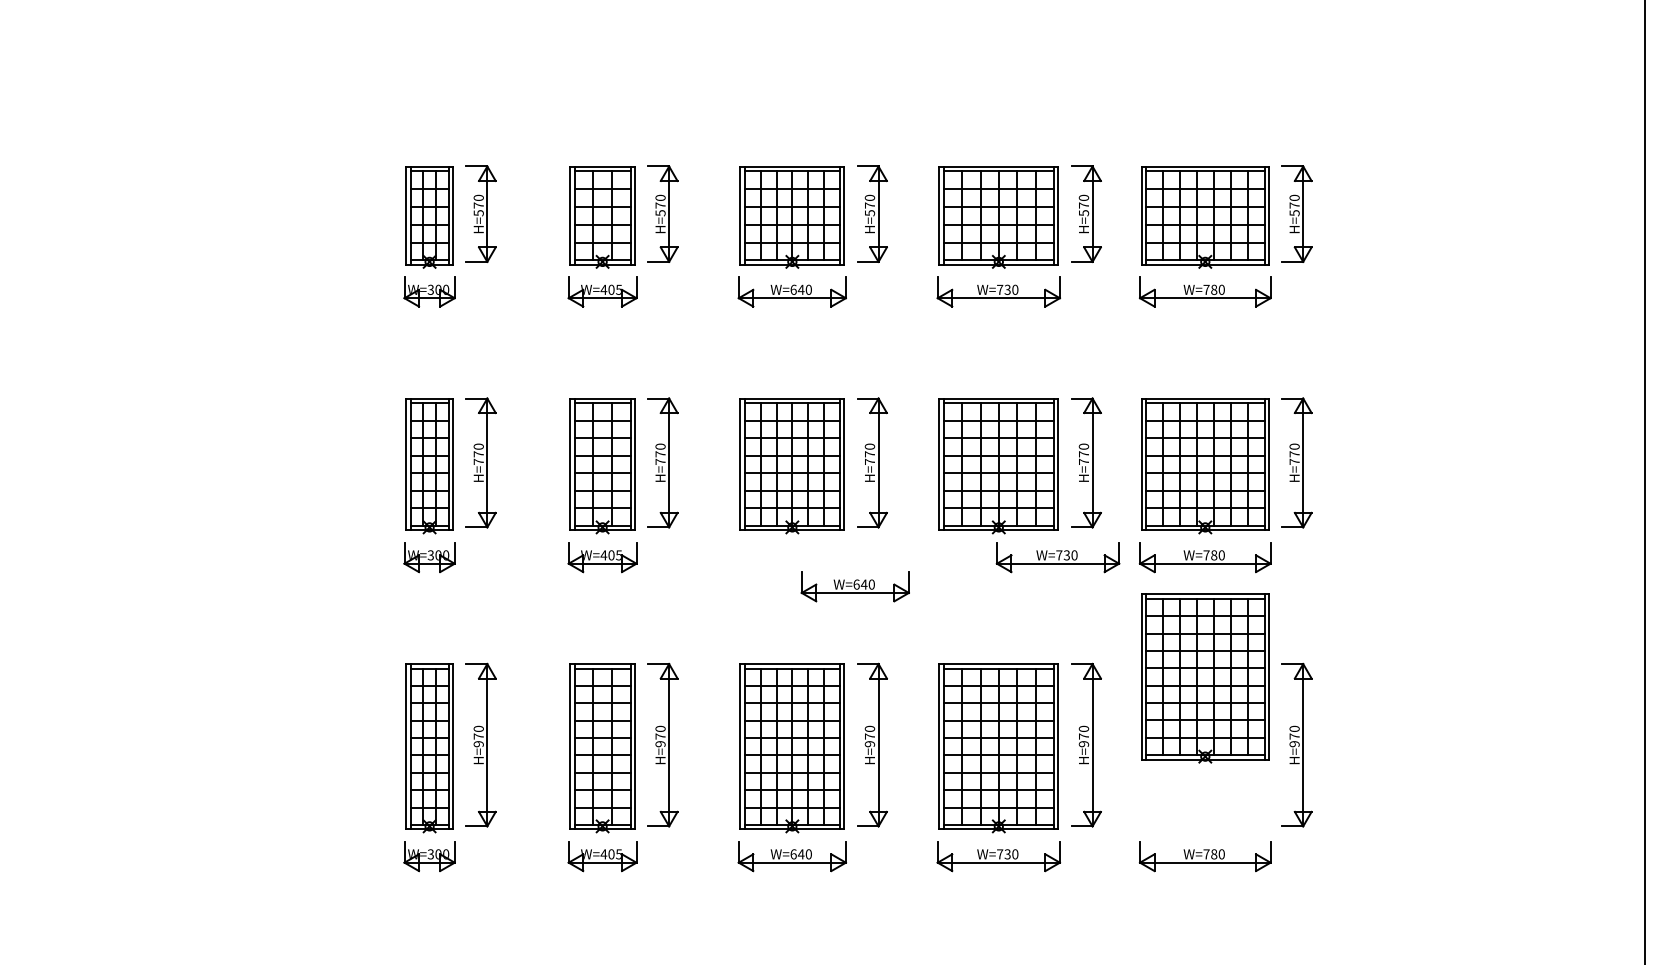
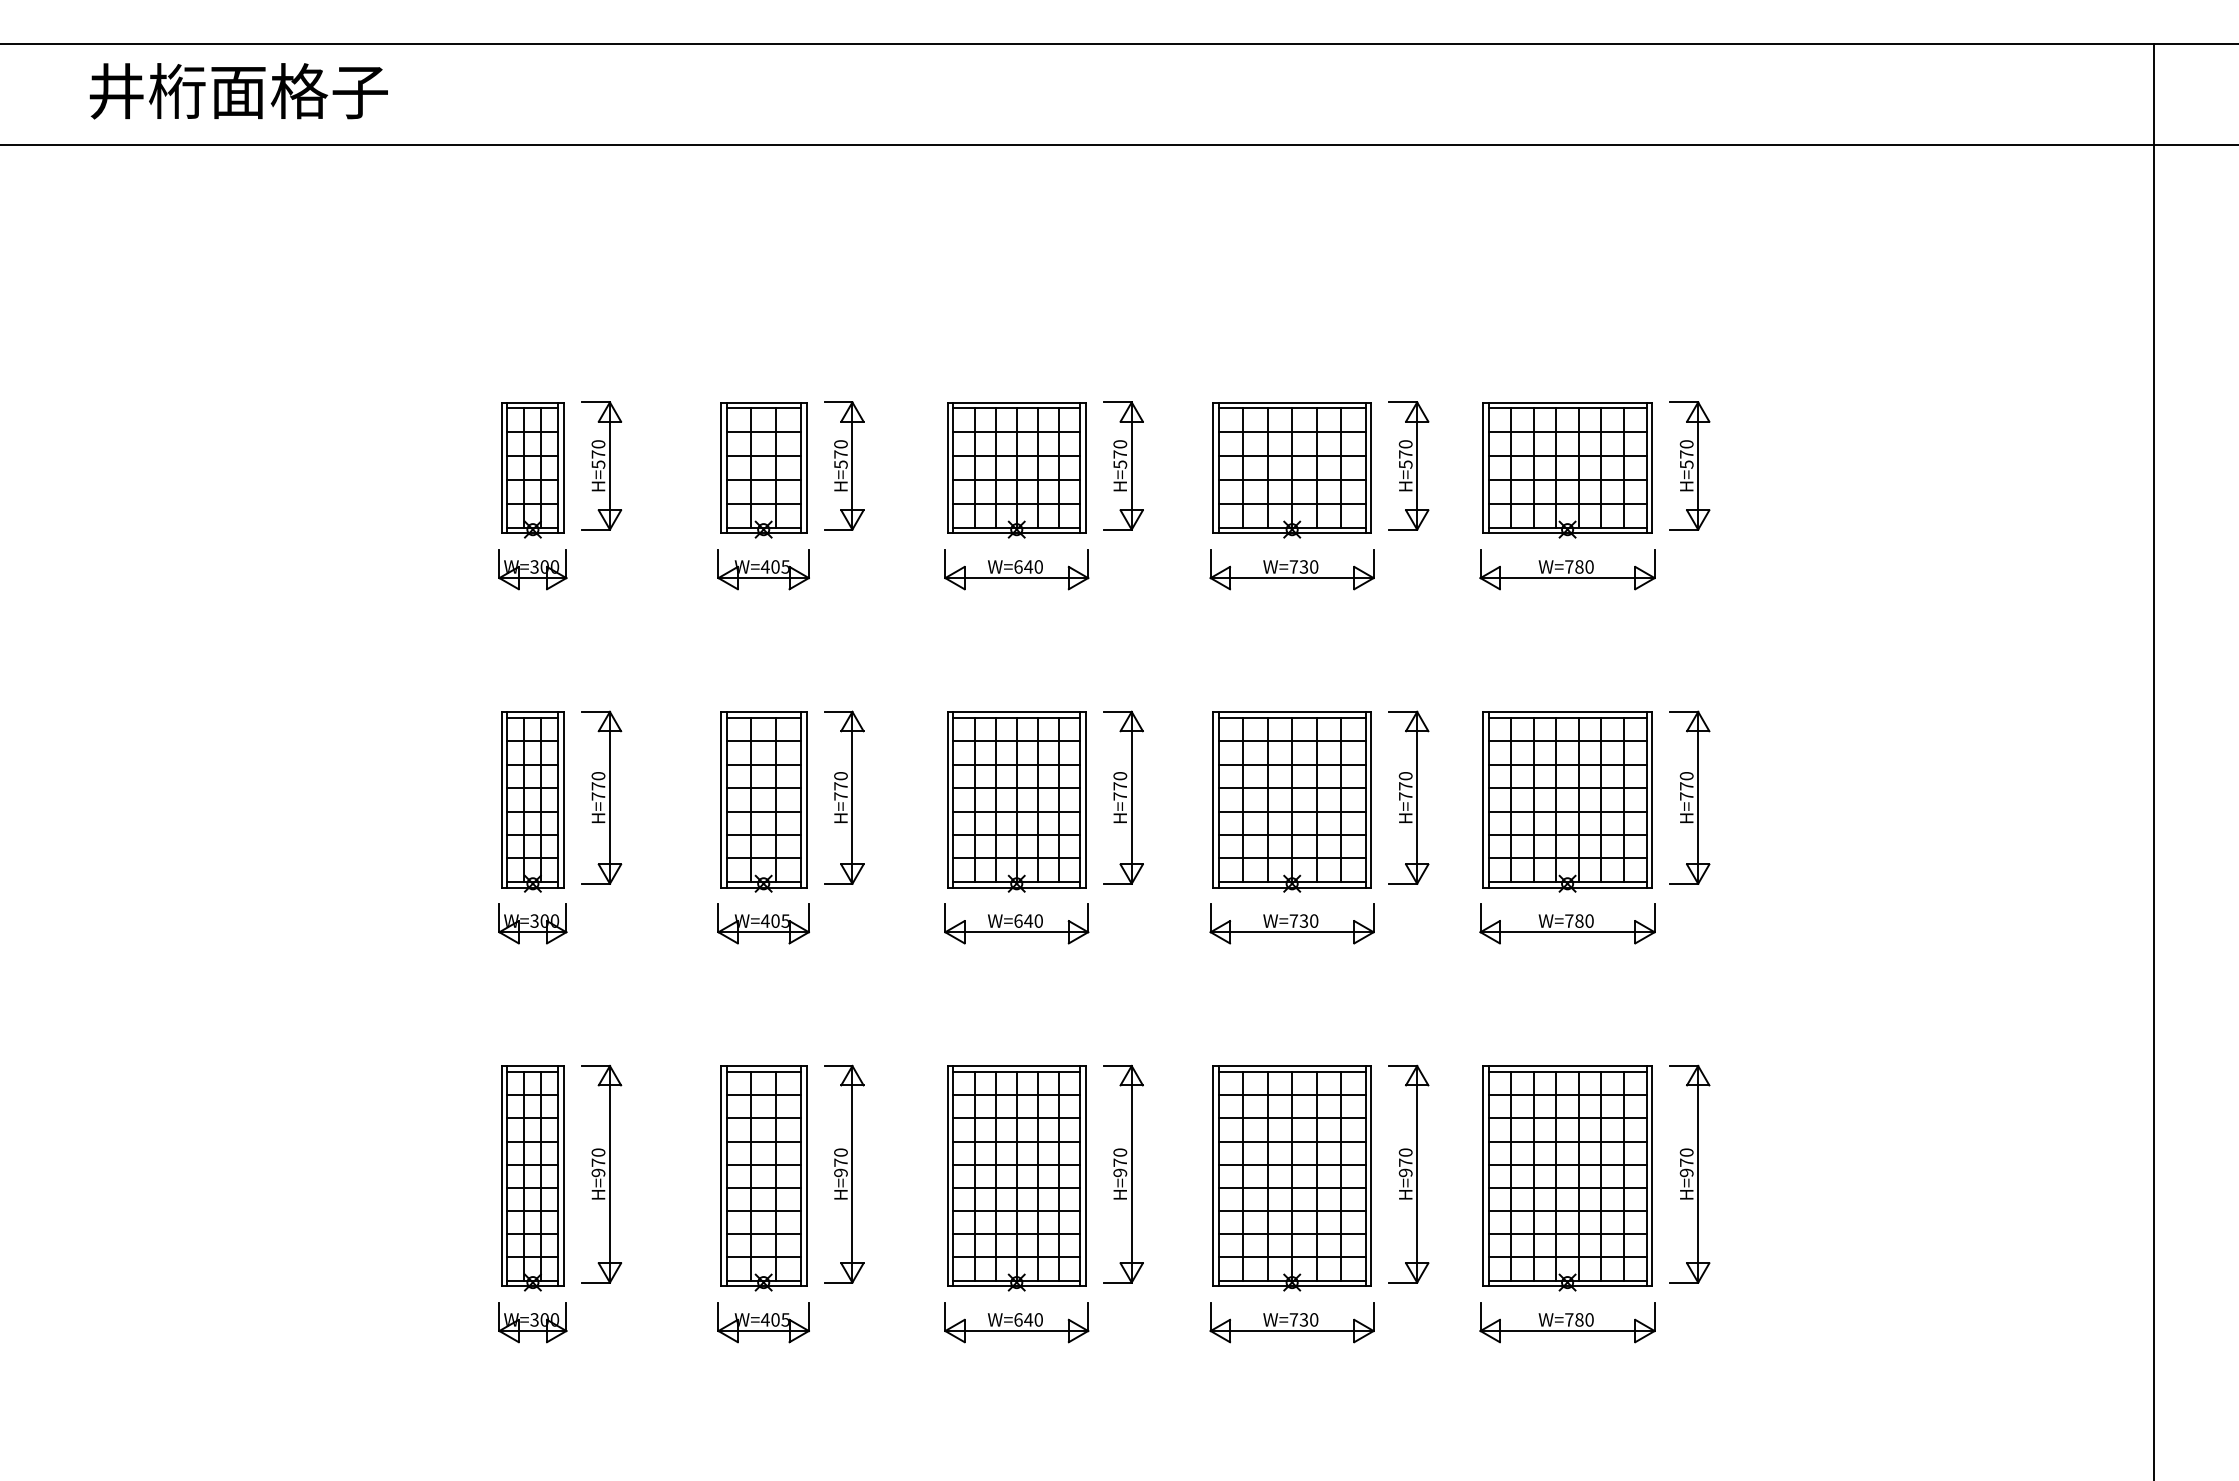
part: (1057, 557) -> (1291, 923), moved
part: (855, 586) -> (1016, 923), moved
part: (1205, 678) -> (1567, 1178), moved

